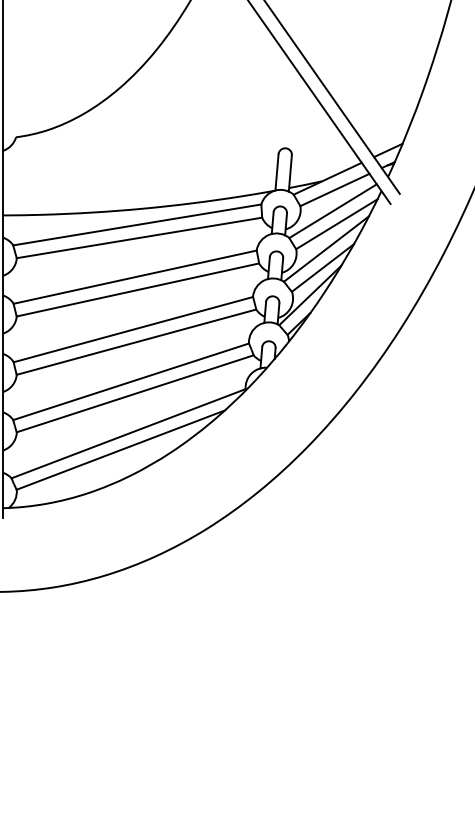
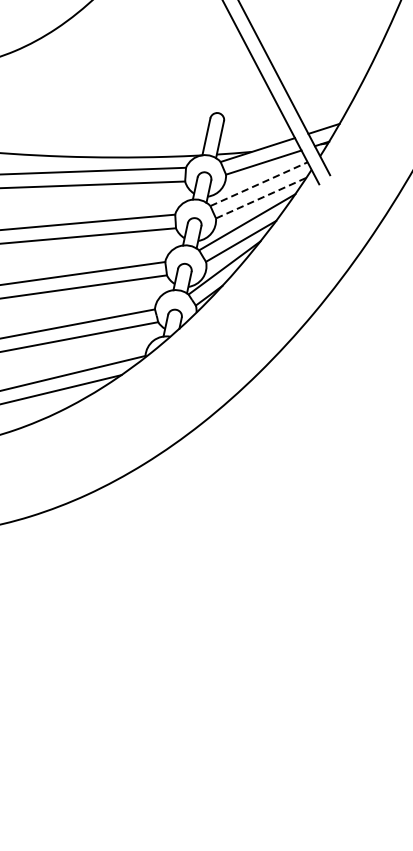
line: (333, 210) -> (259, 183), solid -> dashed
line: (336, 224) -> (260, 198), solid -> dashed

